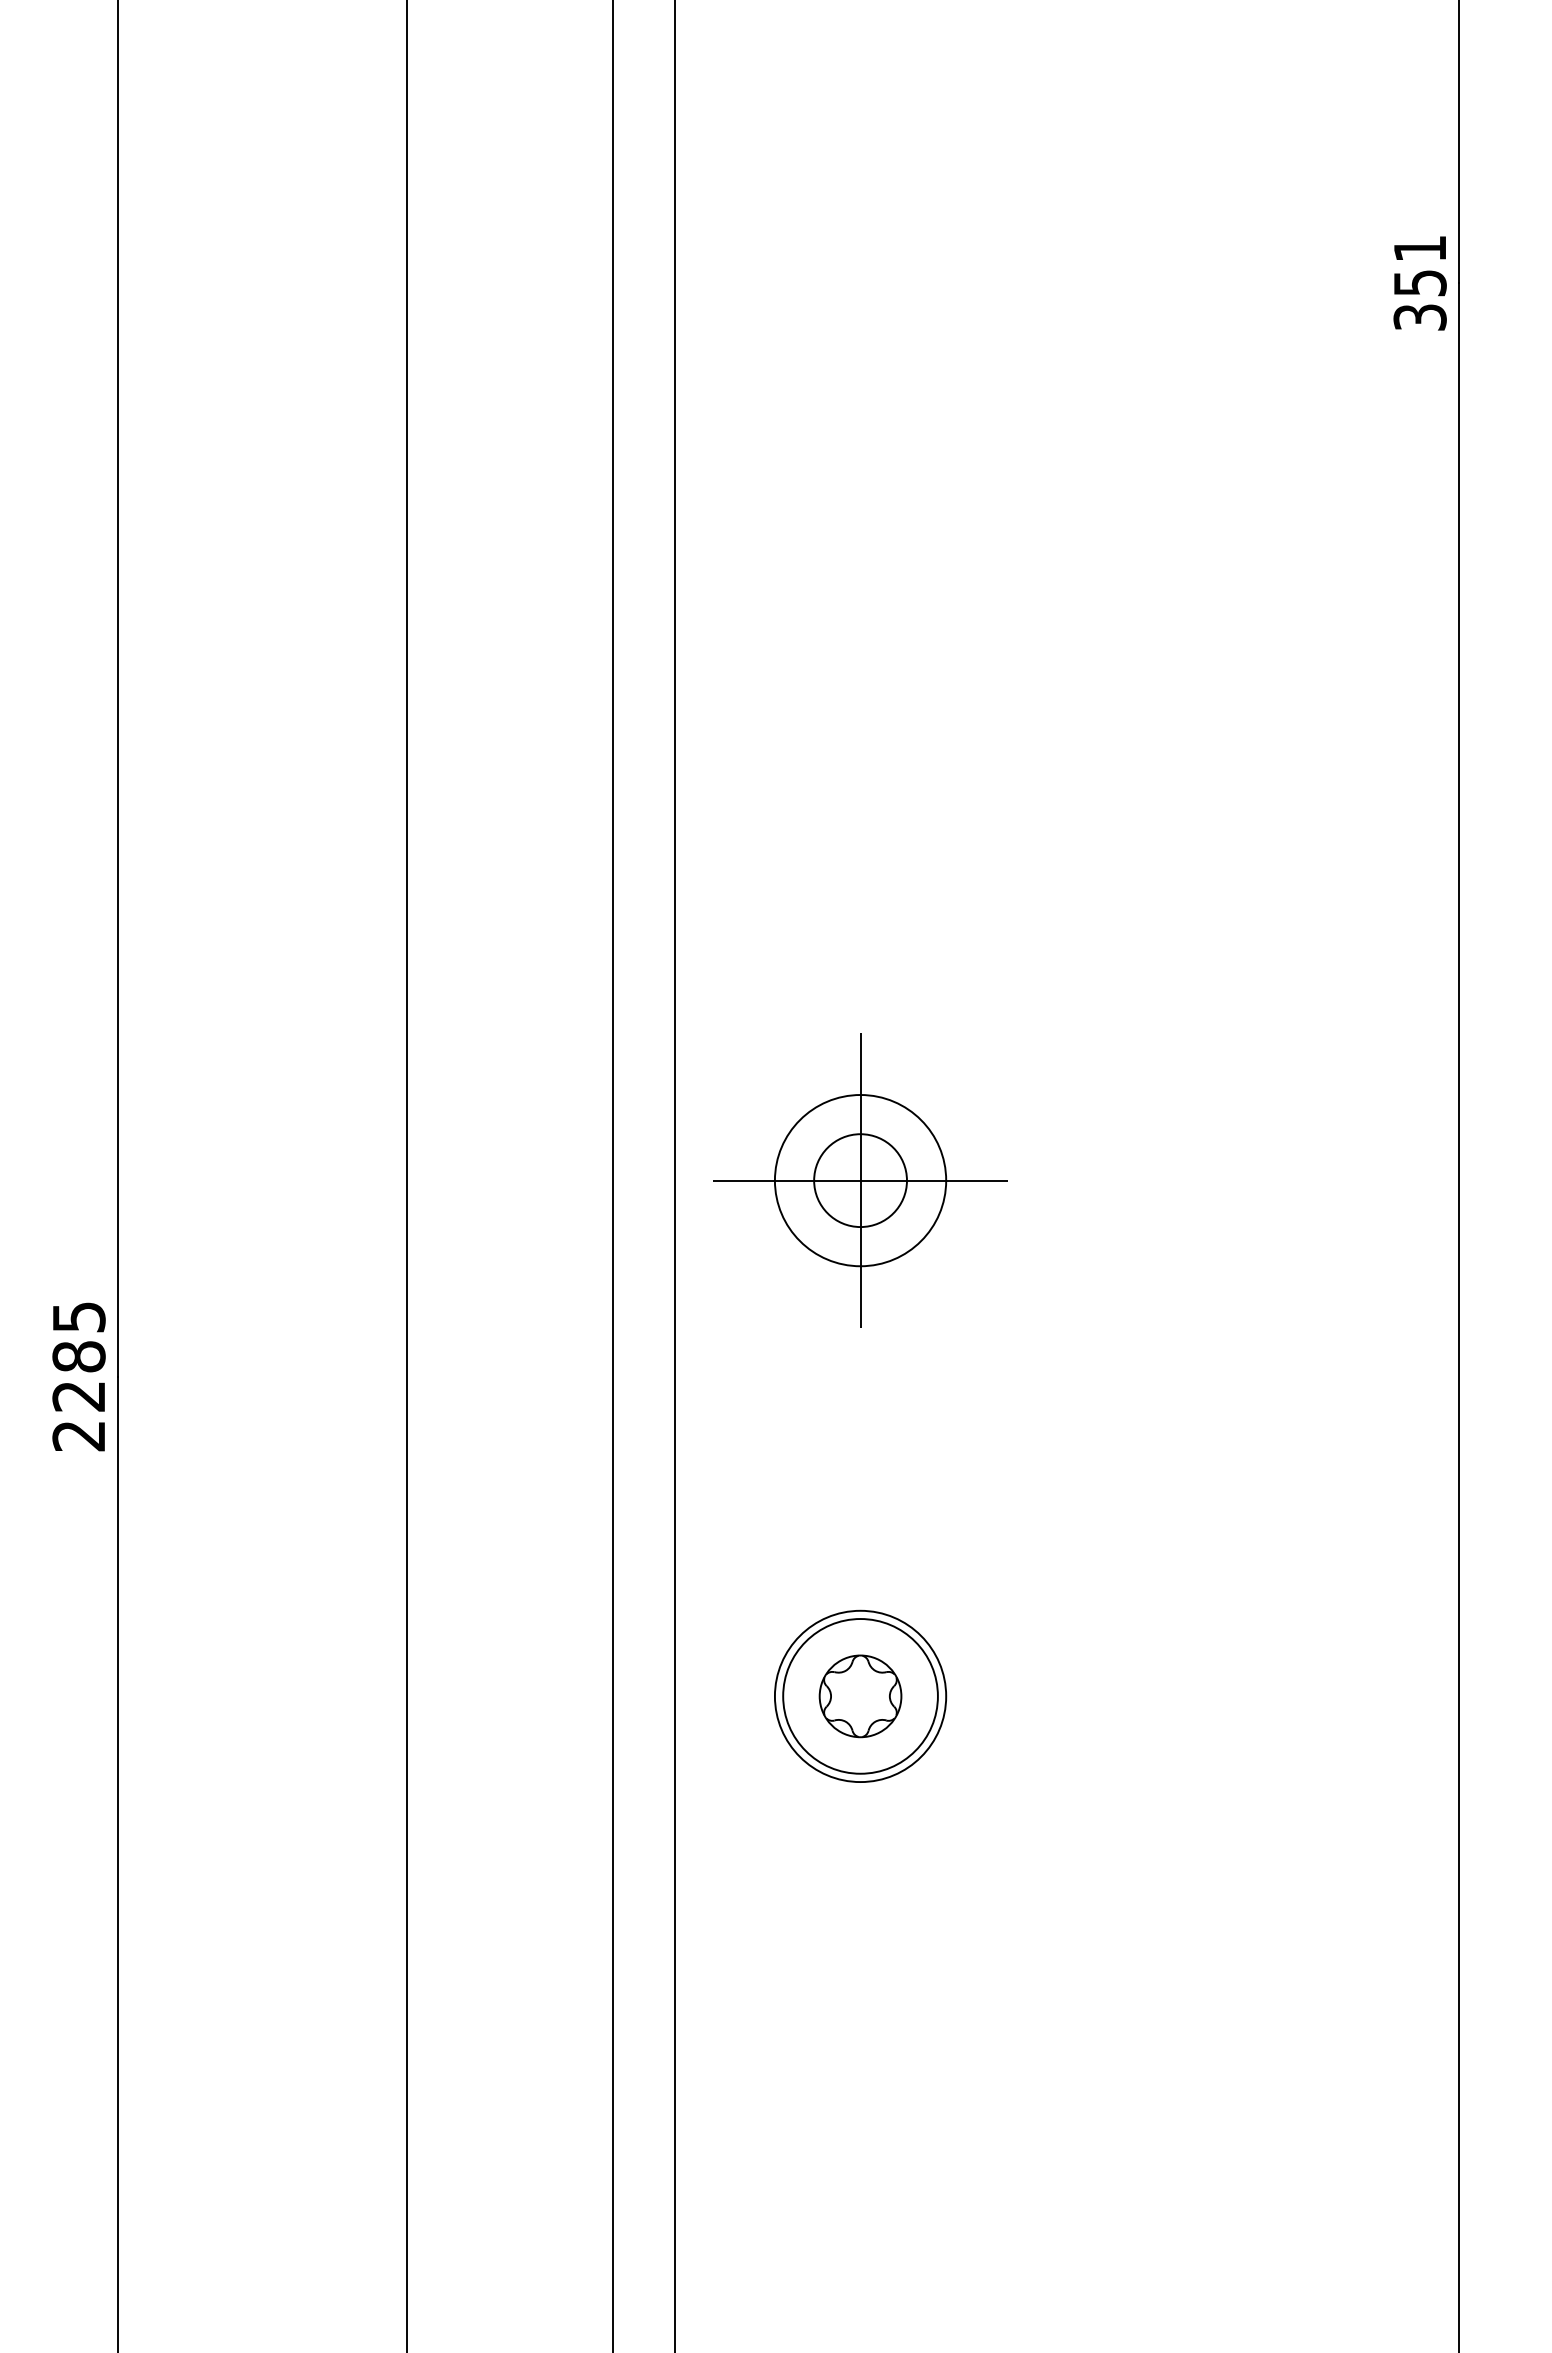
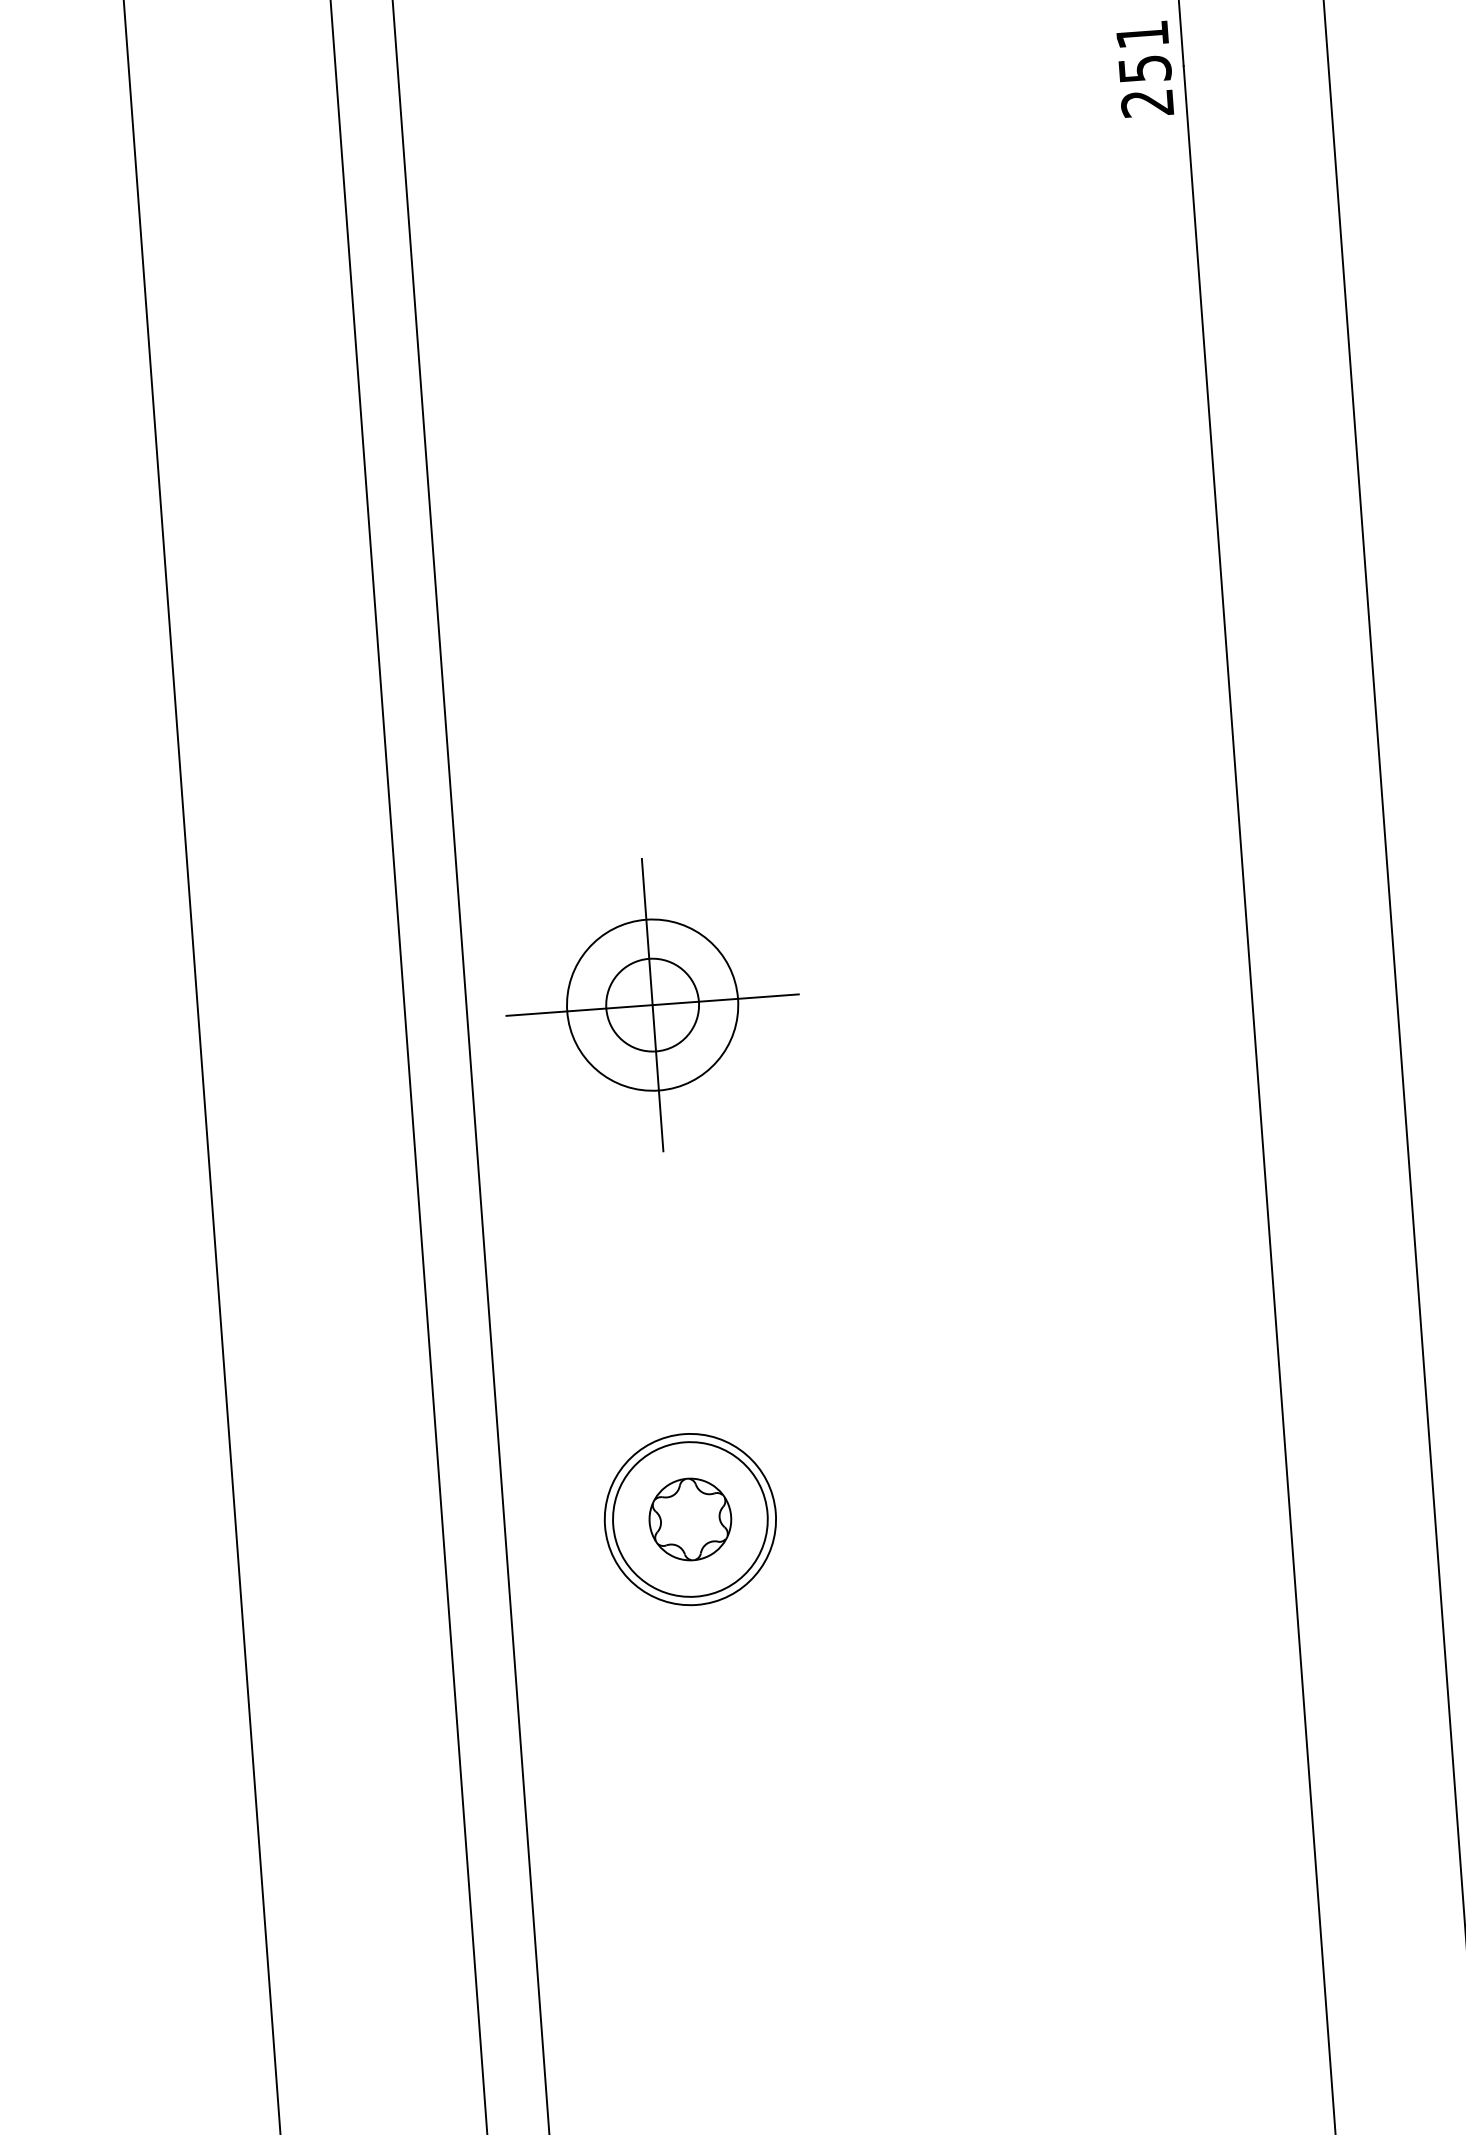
text: (1419, 317) -> (1146, 103), 351 -> 251

